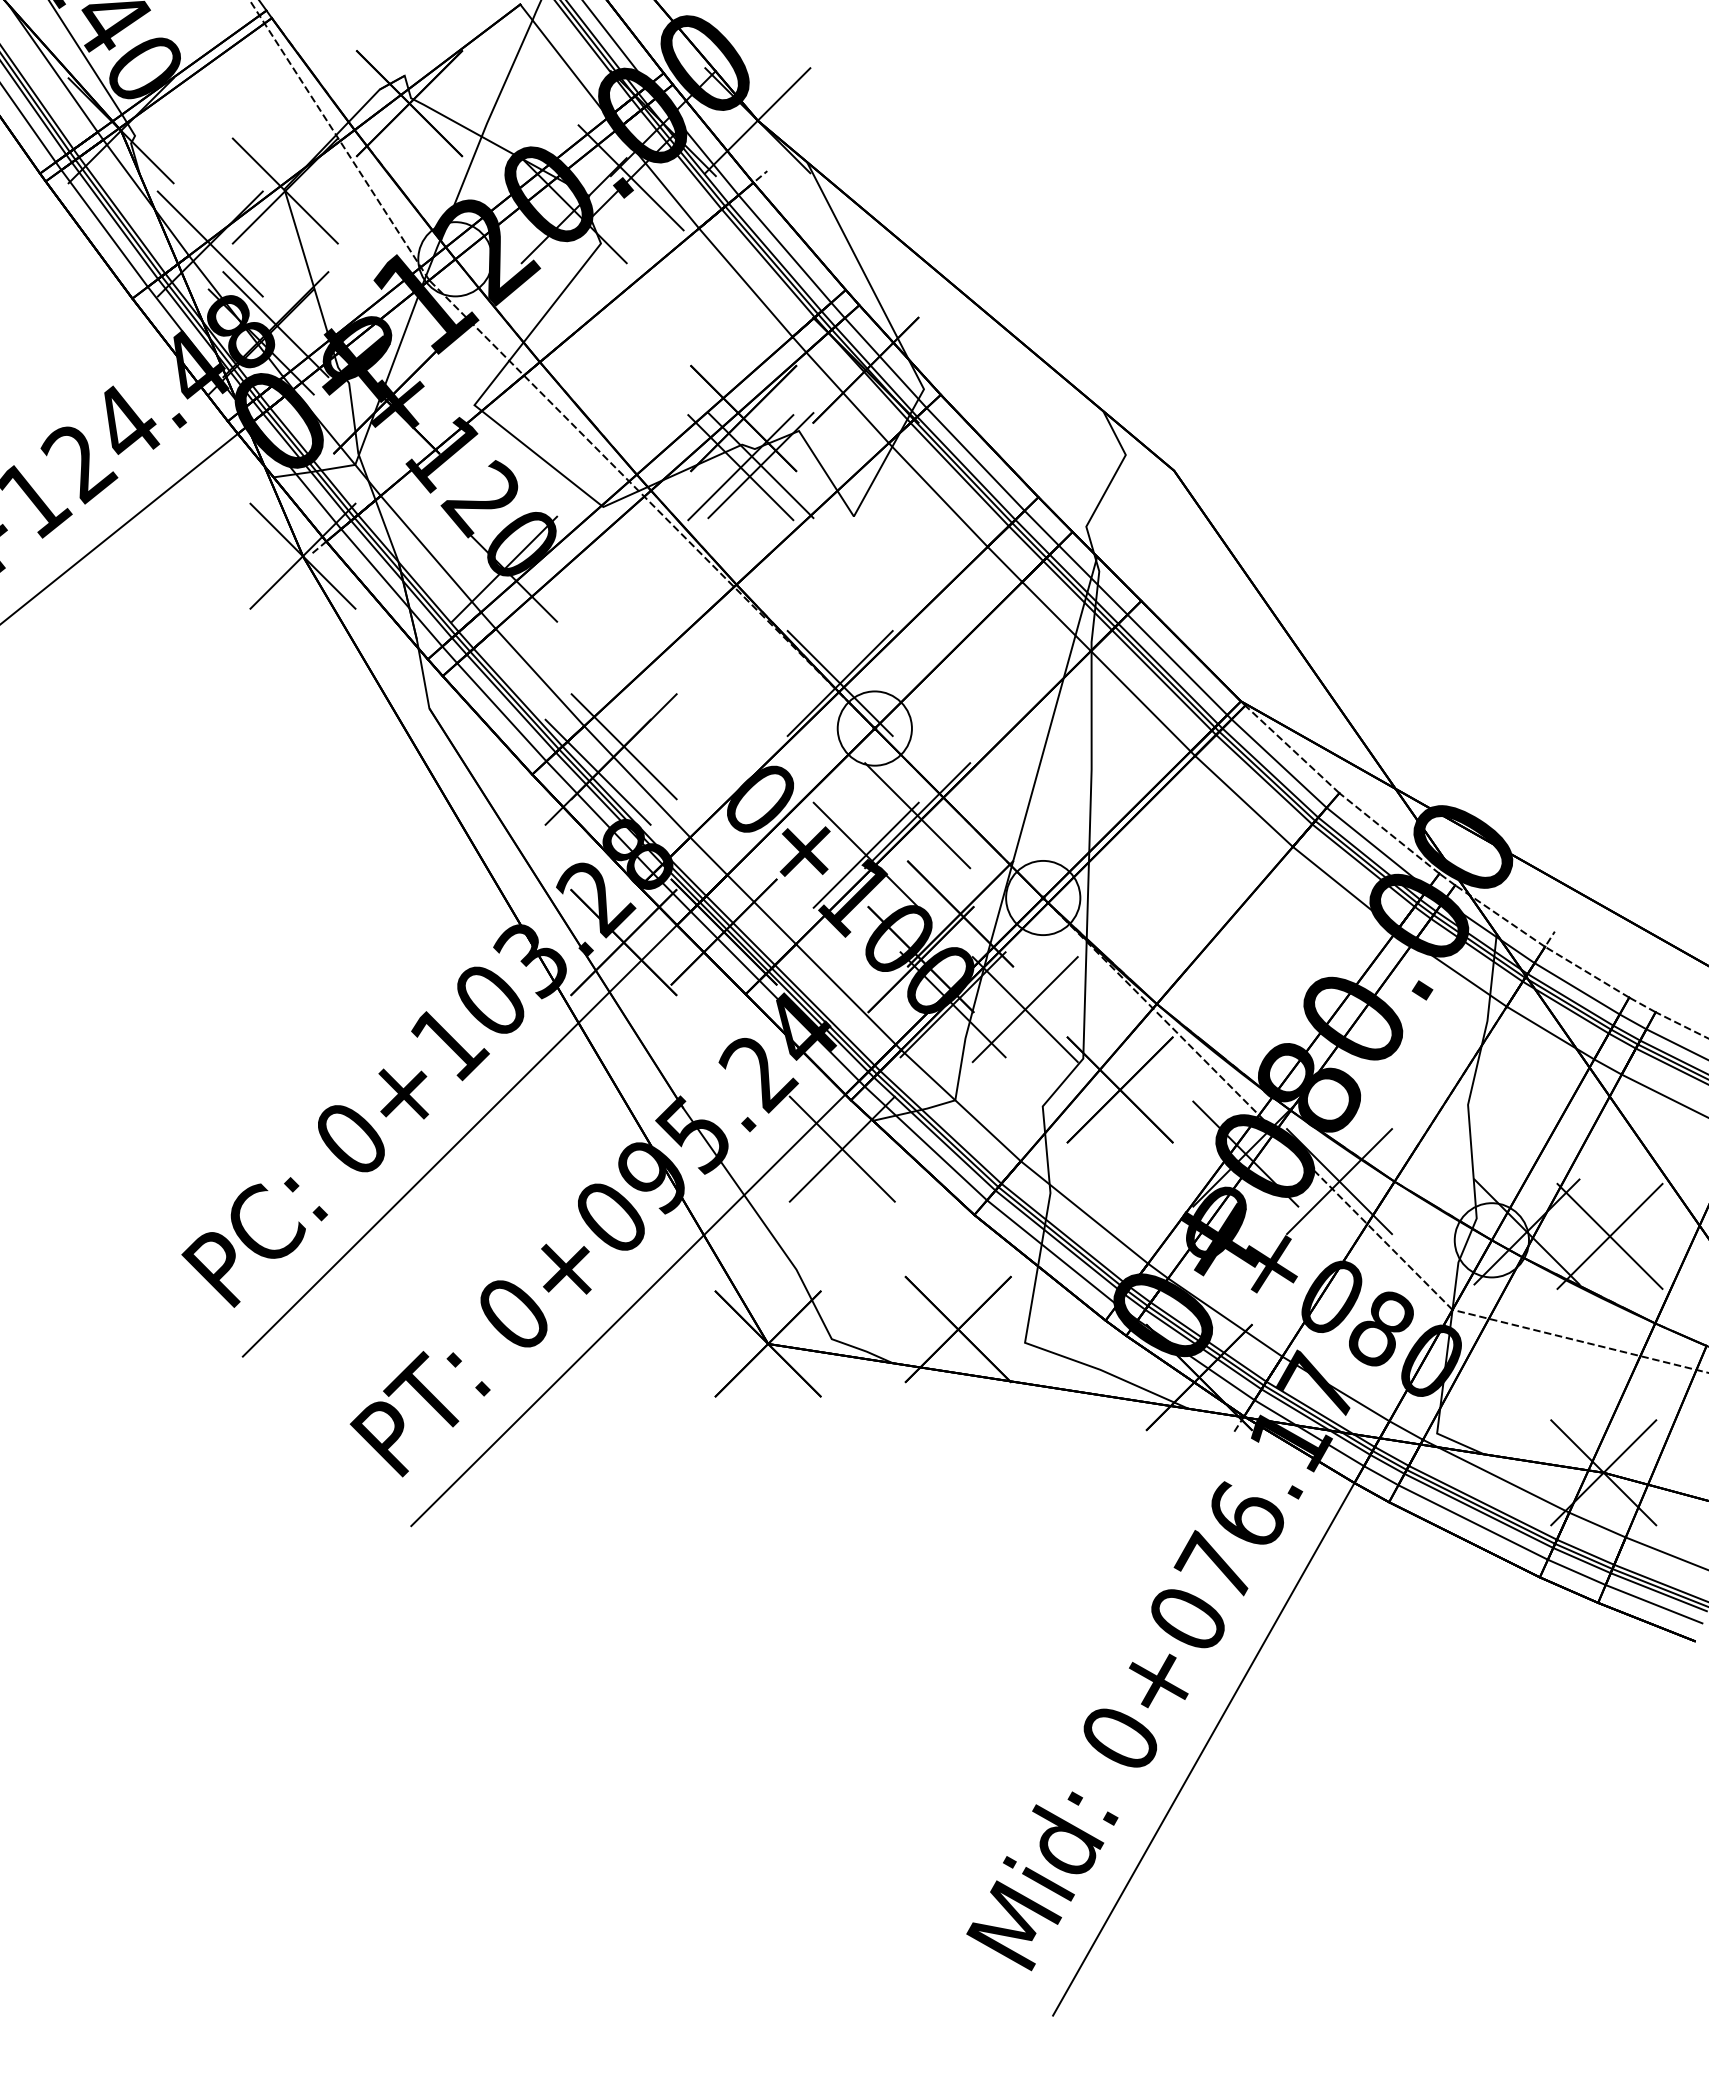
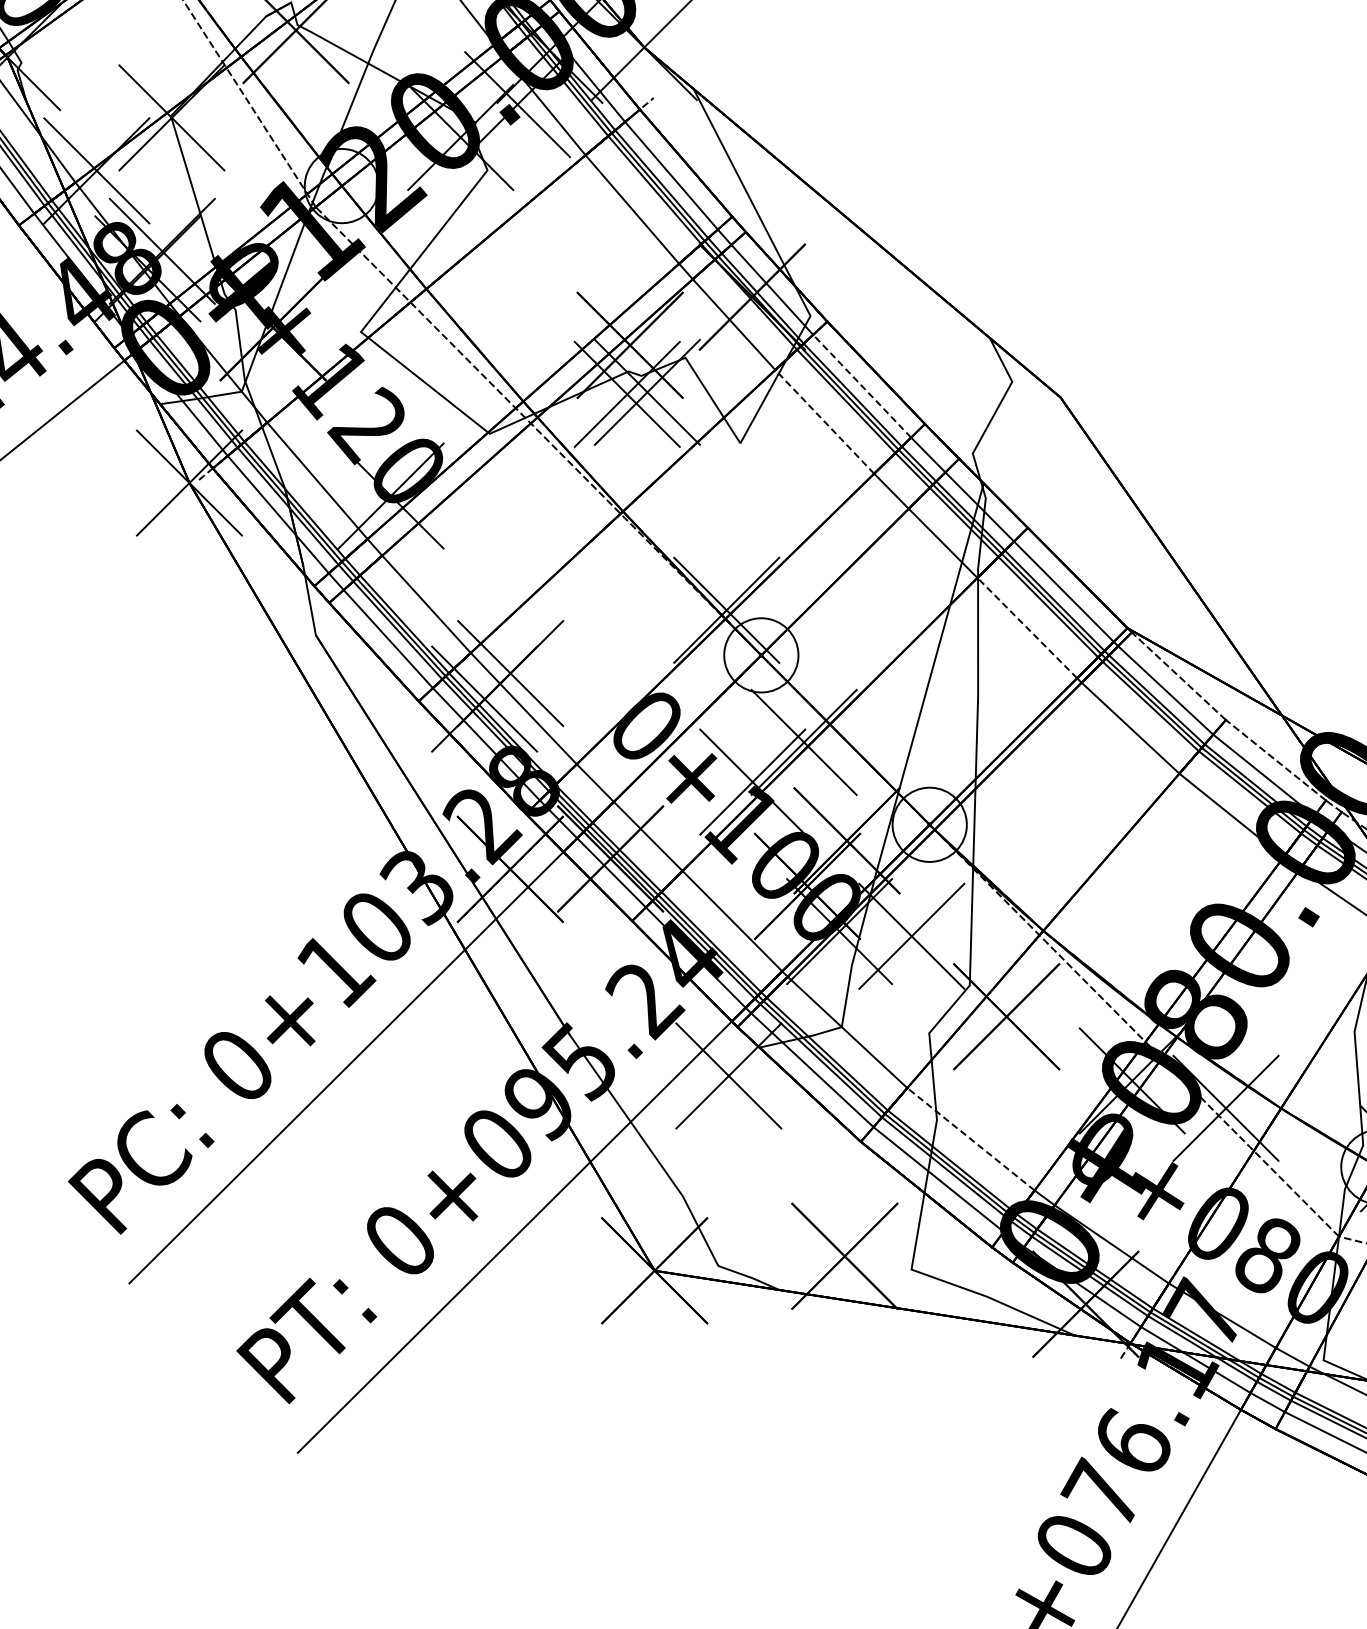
line: (975, 459) -> (862, 386), solid -> dashed
line: (938, 495) -> (825, 422), solid -> dashed
line: (1140, 701) -> (1027, 628), solid -> dashed
line: (1084, 1212) -> (971, 1139), solid -> dashed

